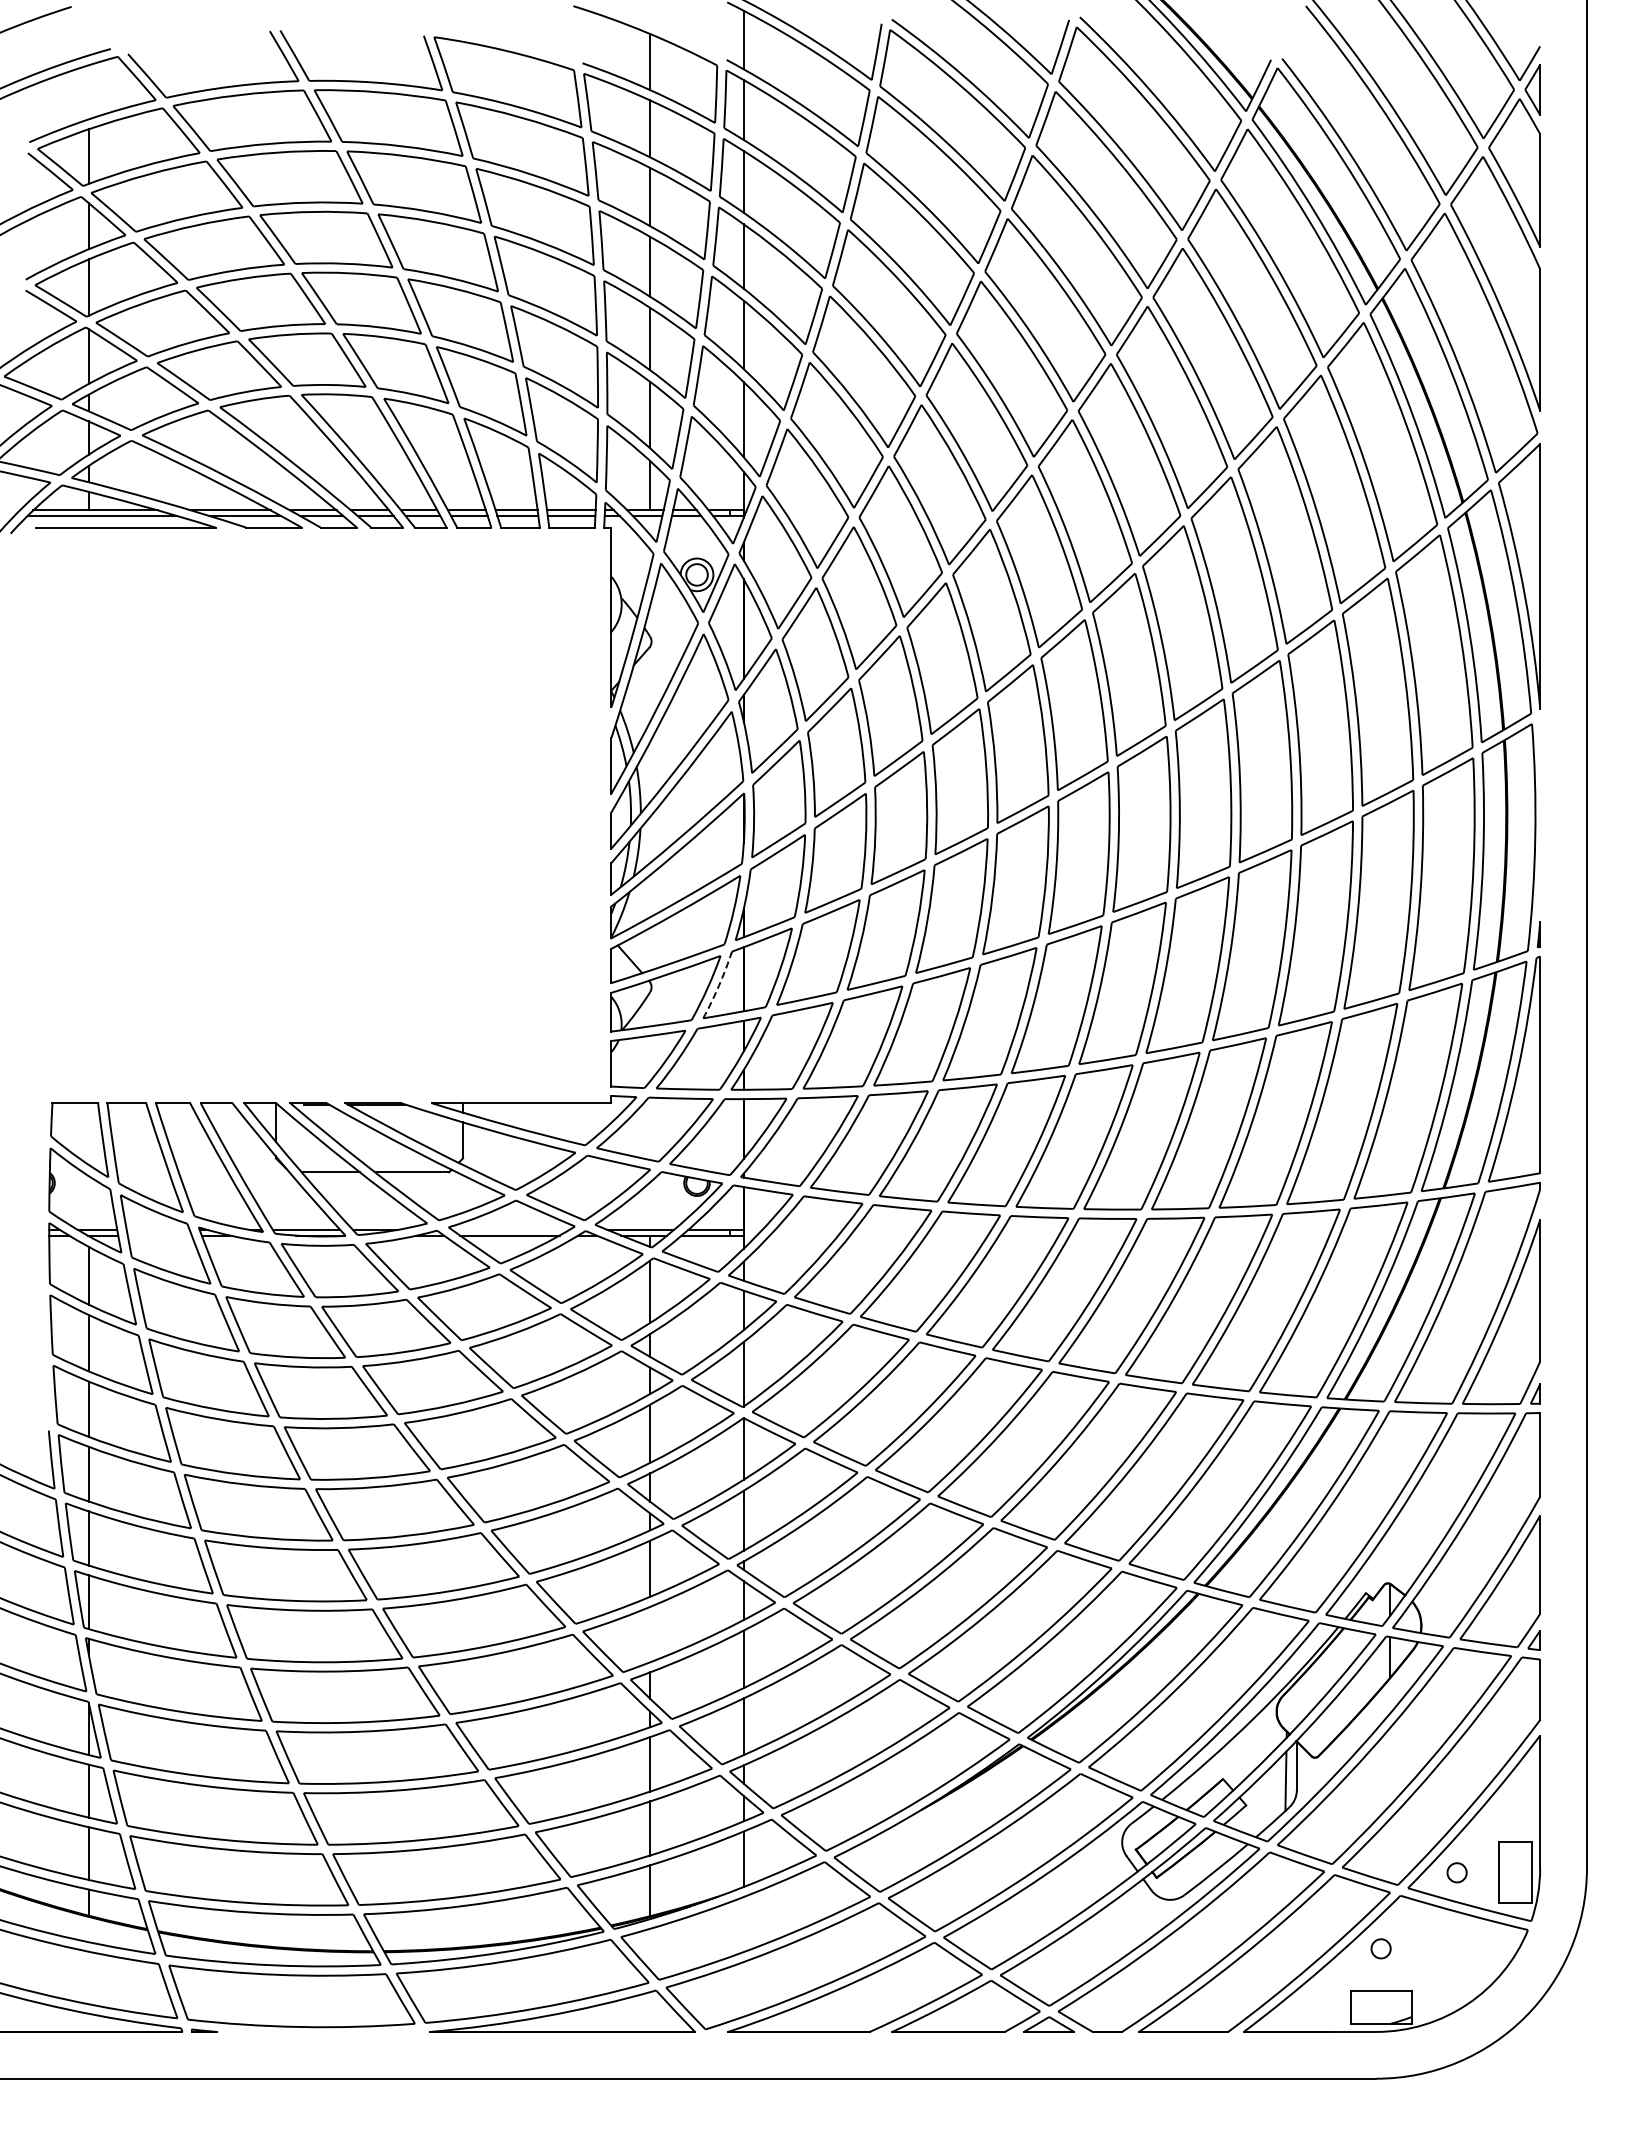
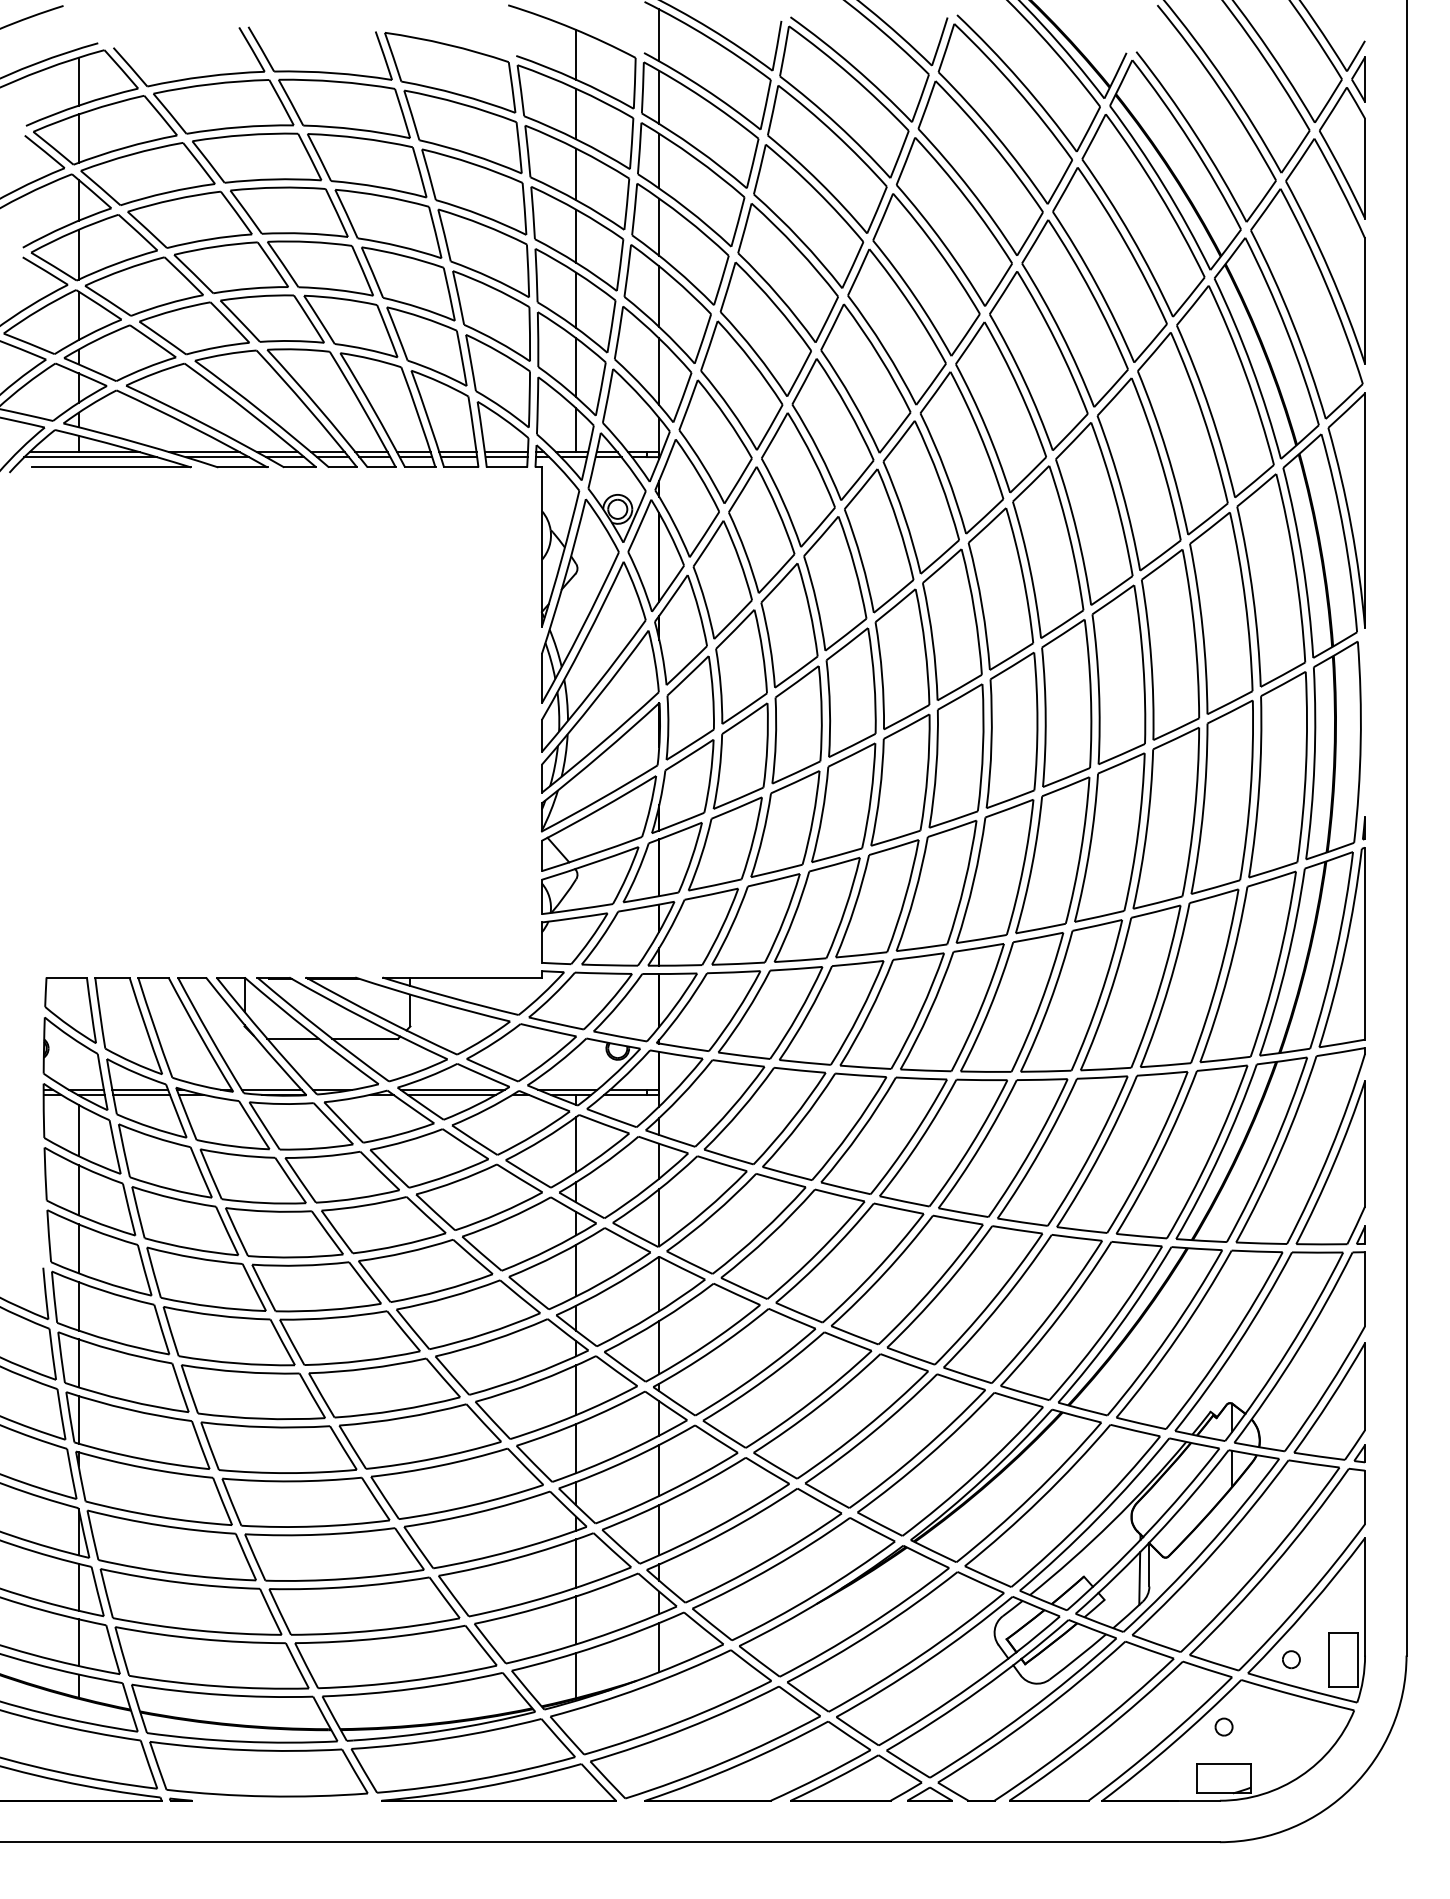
line: (88, 92) -> (78, 81), added
arc: (719, 985) -> (637, 873), dashed -> solid
line: (157, 1229) -> (139, 1089), added
line: (510, 1229) -> (452, 1089), added
line: (159, 1235) -> (141, 1094), added
line: (650, 1634) -> (576, 1448), added

